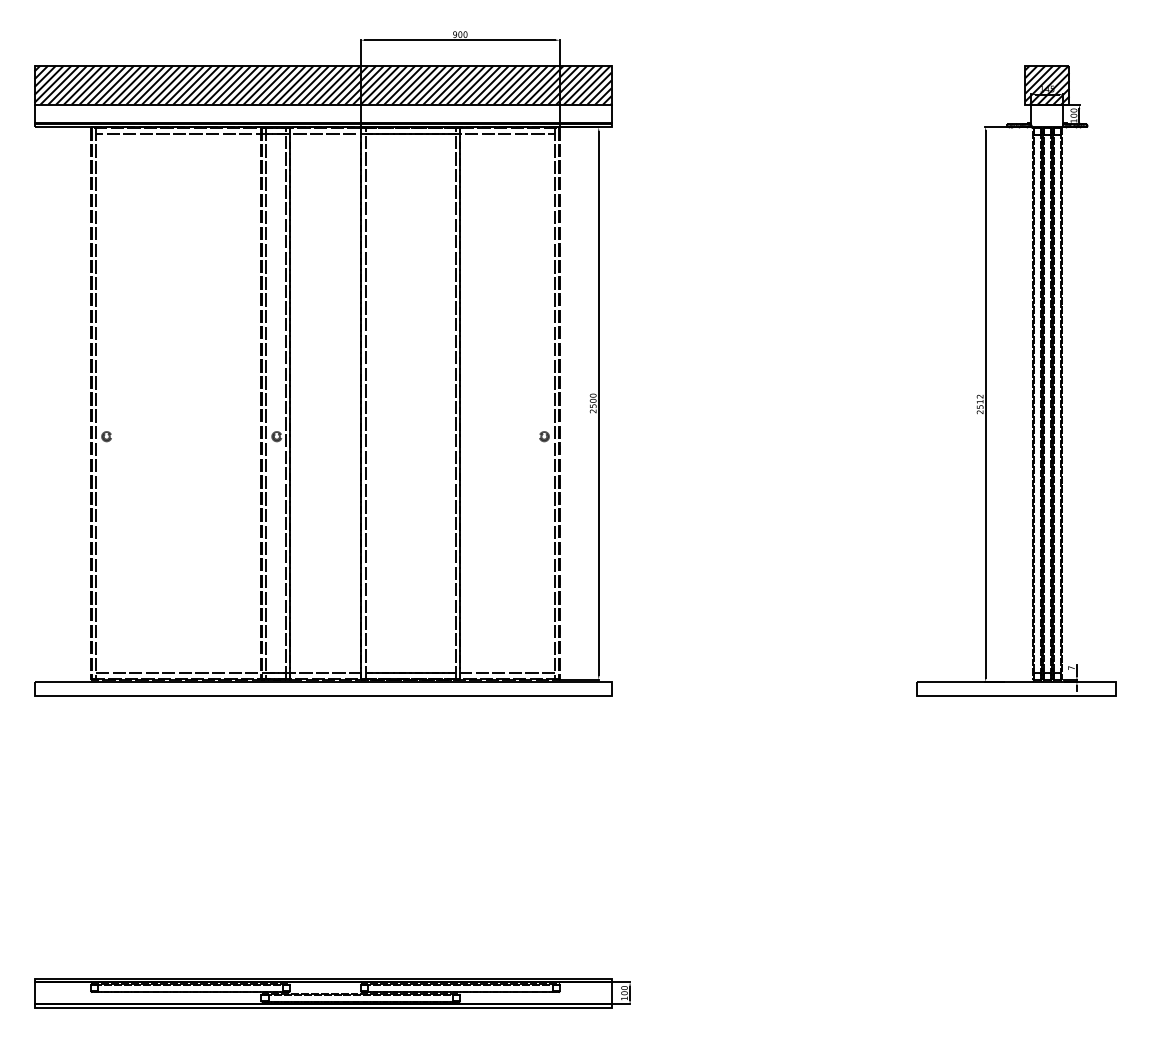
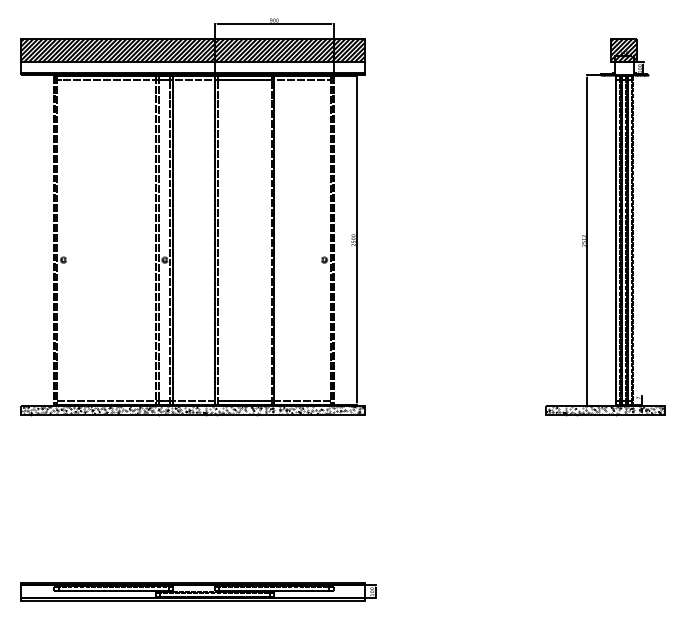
hatch: (322, 688) -> (192, 410), added
hatch: (1014, 688) -> (604, 410), added

